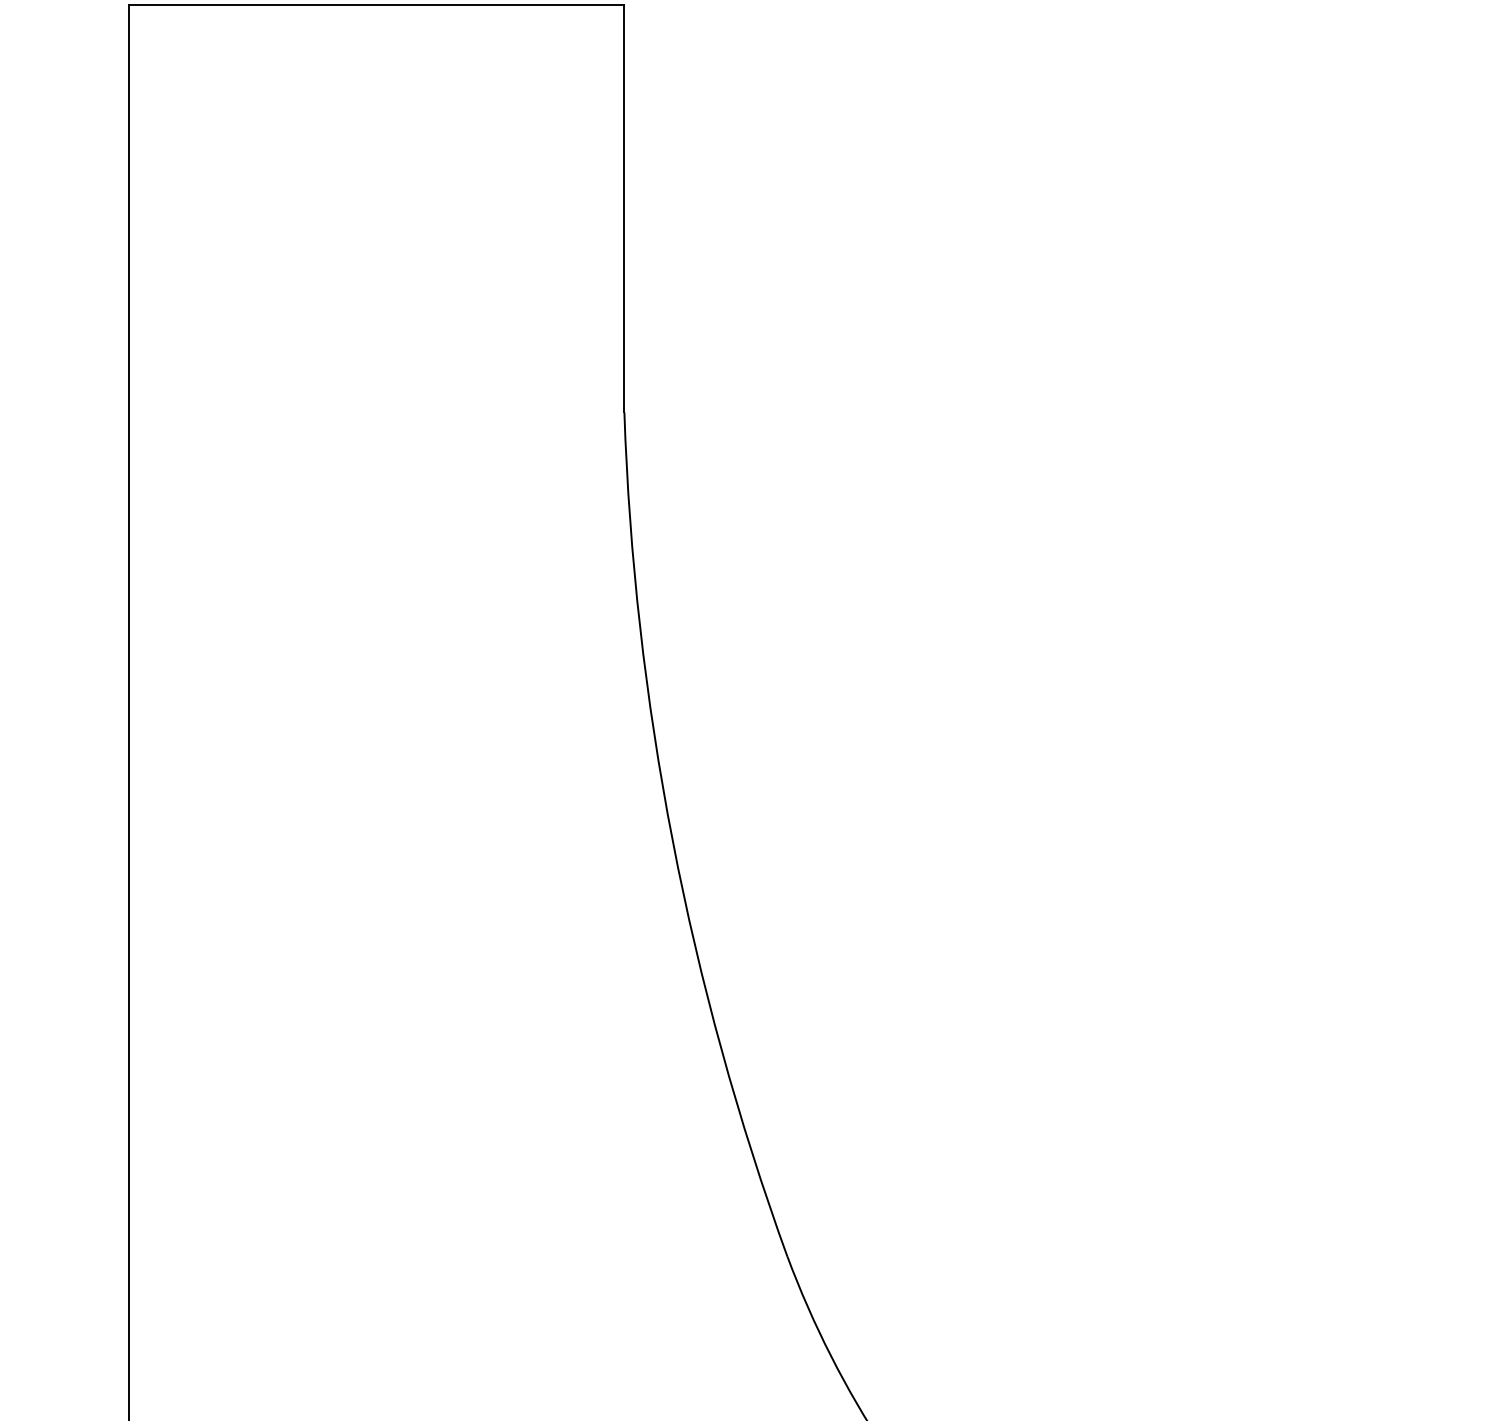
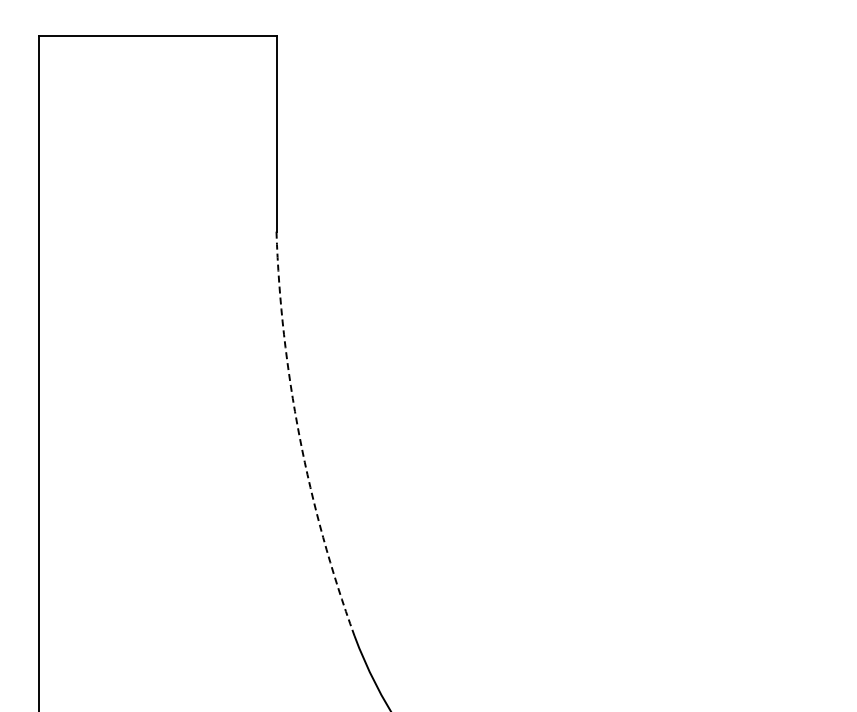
arc: (672, 840) -> (299, 436), solid -> dashed

